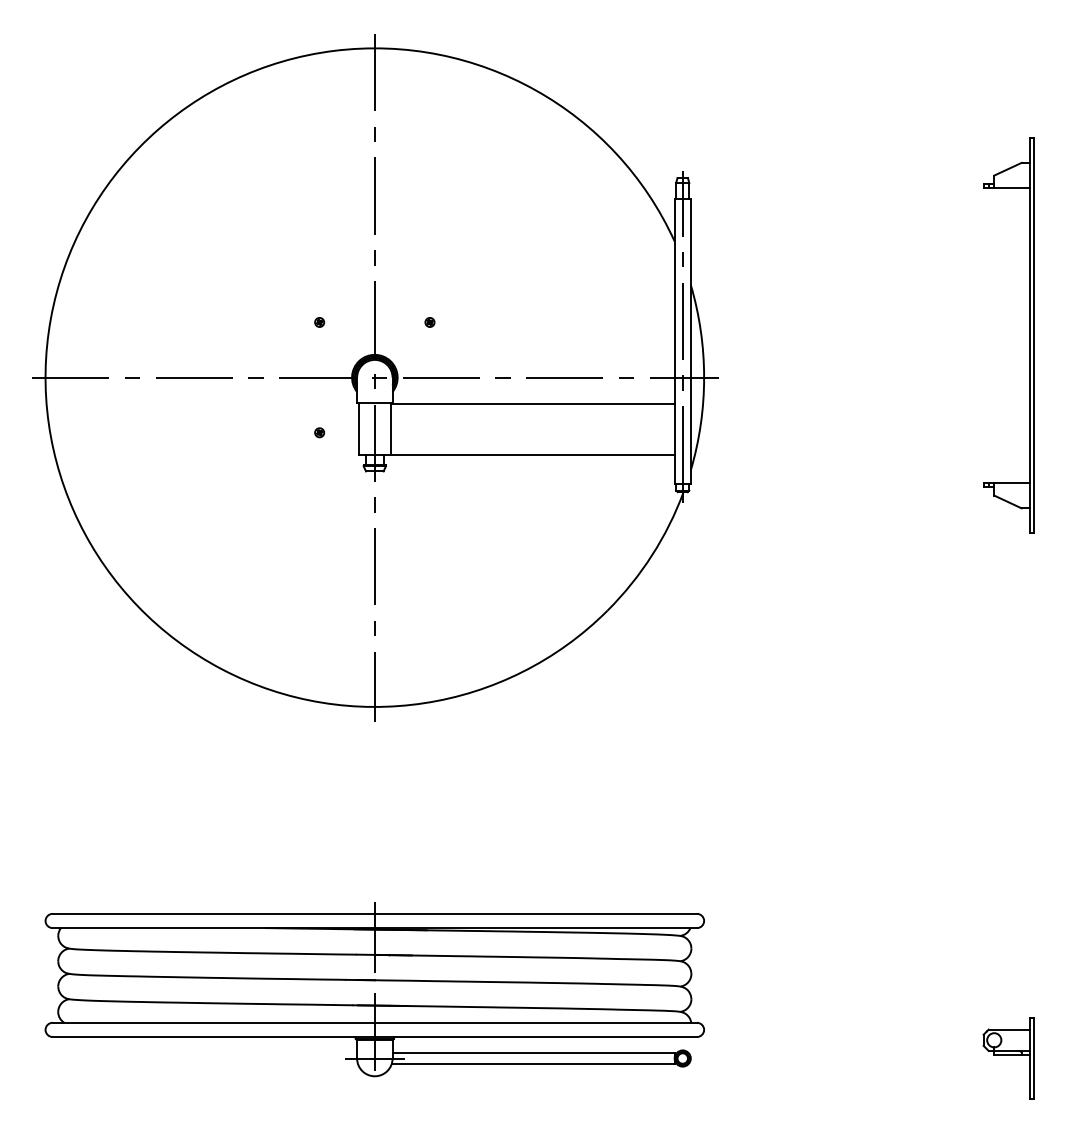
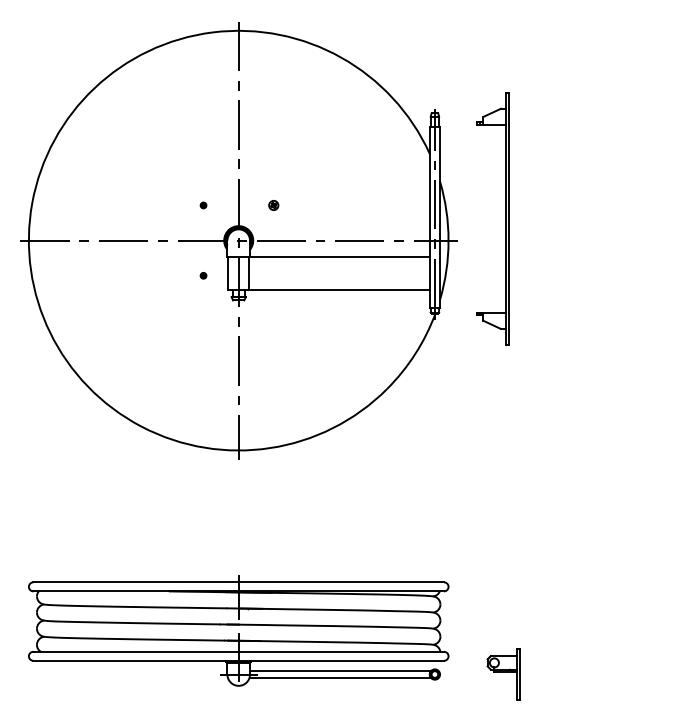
part: (429, 322) -> (273, 205), size x1.6
part: (1028, 335) -> (505, 218), moved
part: (1008, 1058) -> (503, 674), moved

